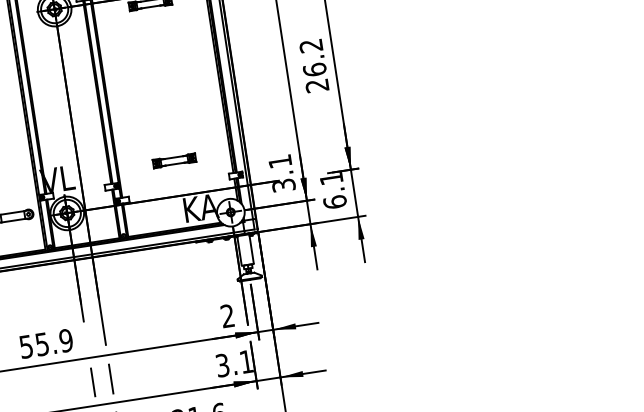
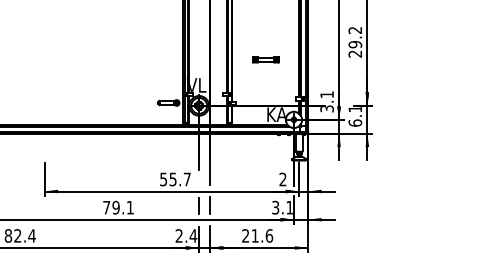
text: (315, 69) -> (355, 44), 26.2 -> 29.2
part: (173, 160) -> (265, 59), moved
text: (64, 340) -> (186, 179), 55.9 -> 55.7

